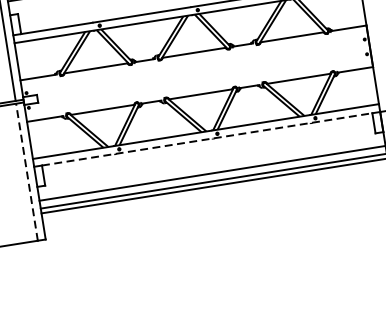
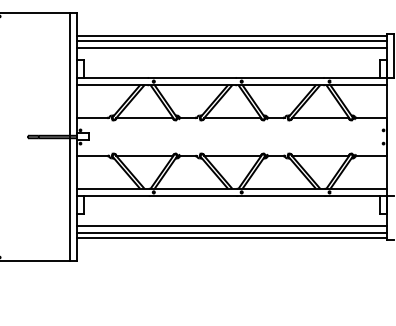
line: (207, 138) -> (232, 195), dashed -> solid
line: (26, 172) -> (69, 199), dashed -> solid

